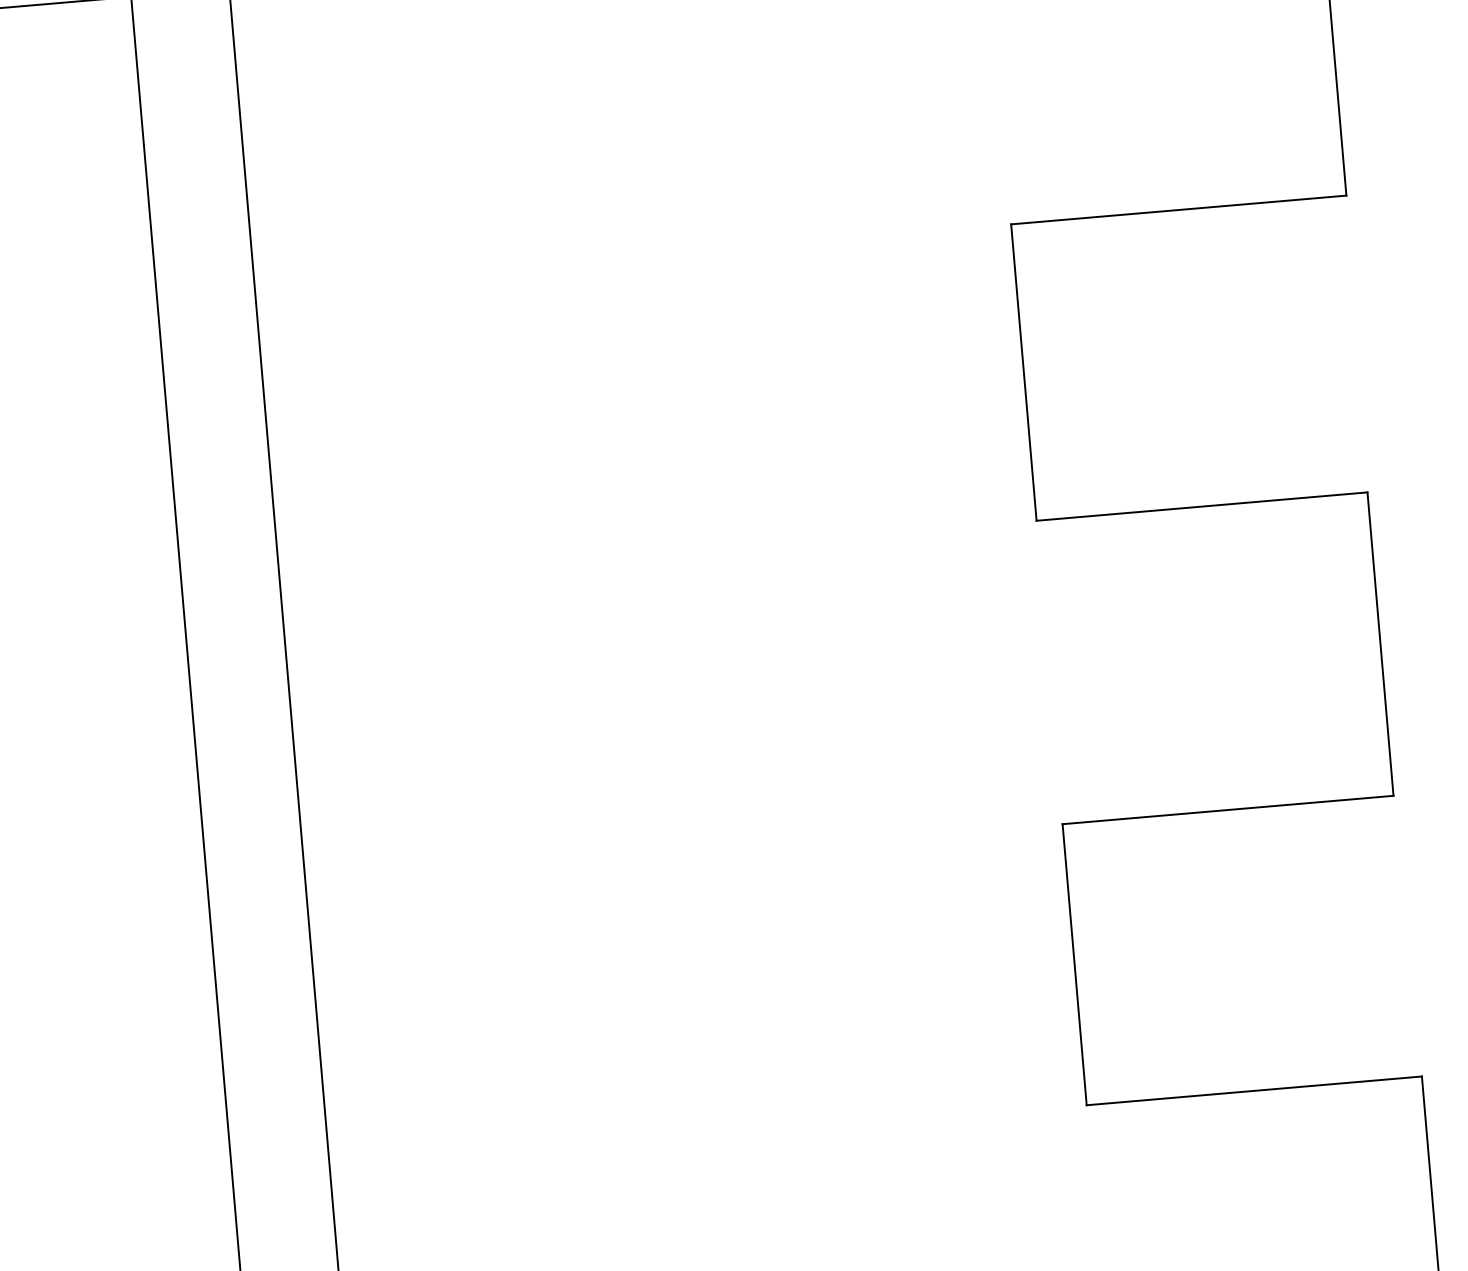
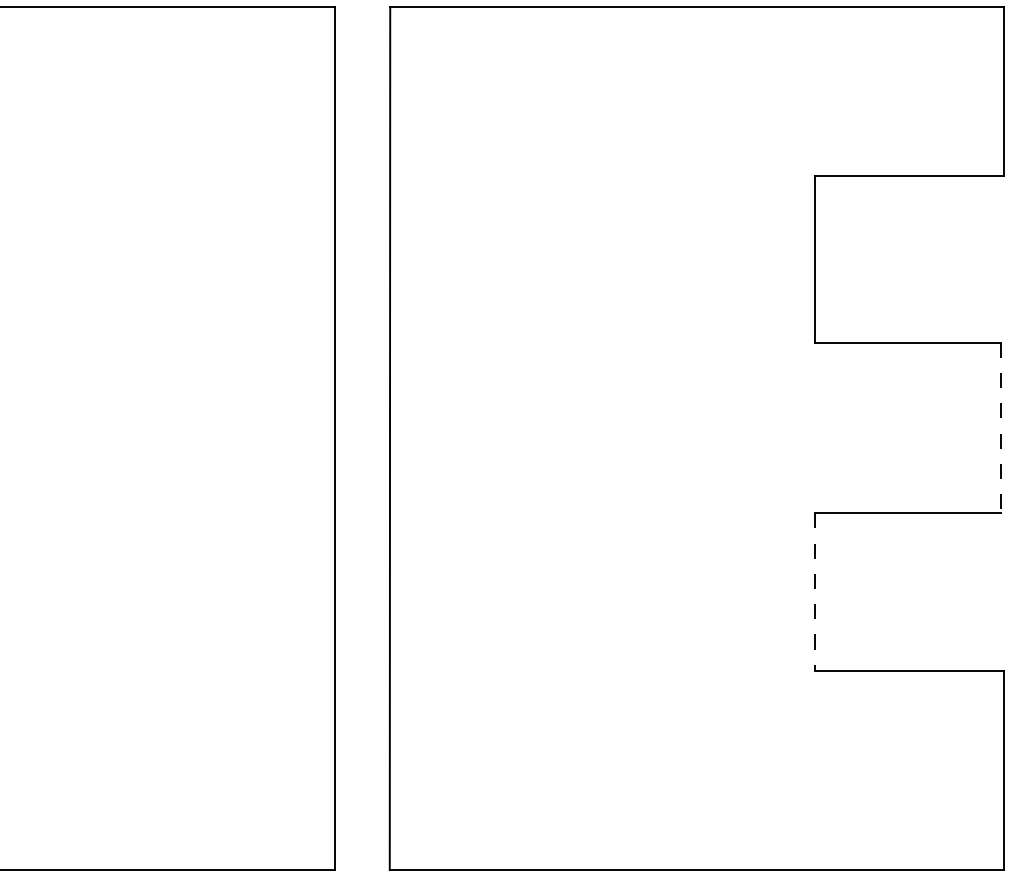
line: (1380, 644) -> (1001, 428), solid -> dashed
line: (1075, 965) -> (815, 592), solid -> dashed

